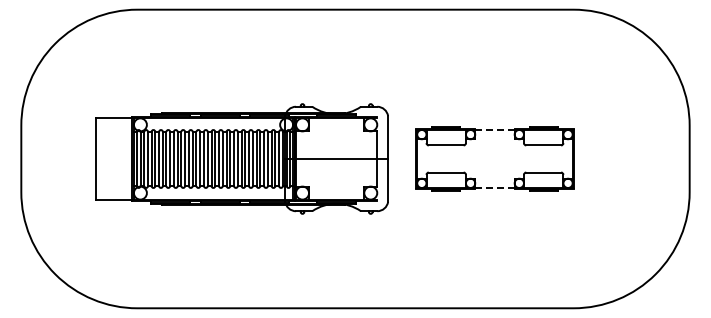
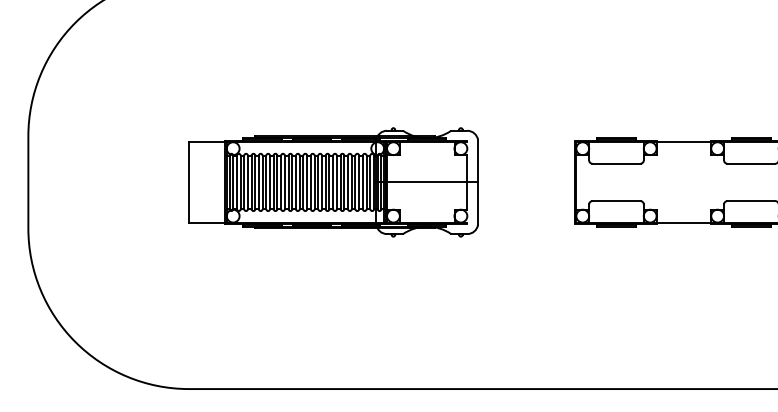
line: (494, 129) -> (683, 141), dashed -> solid
part: (241, 158) -> (333, 181), size x0.71
line: (494, 188) -> (683, 223), dashed -> solid

